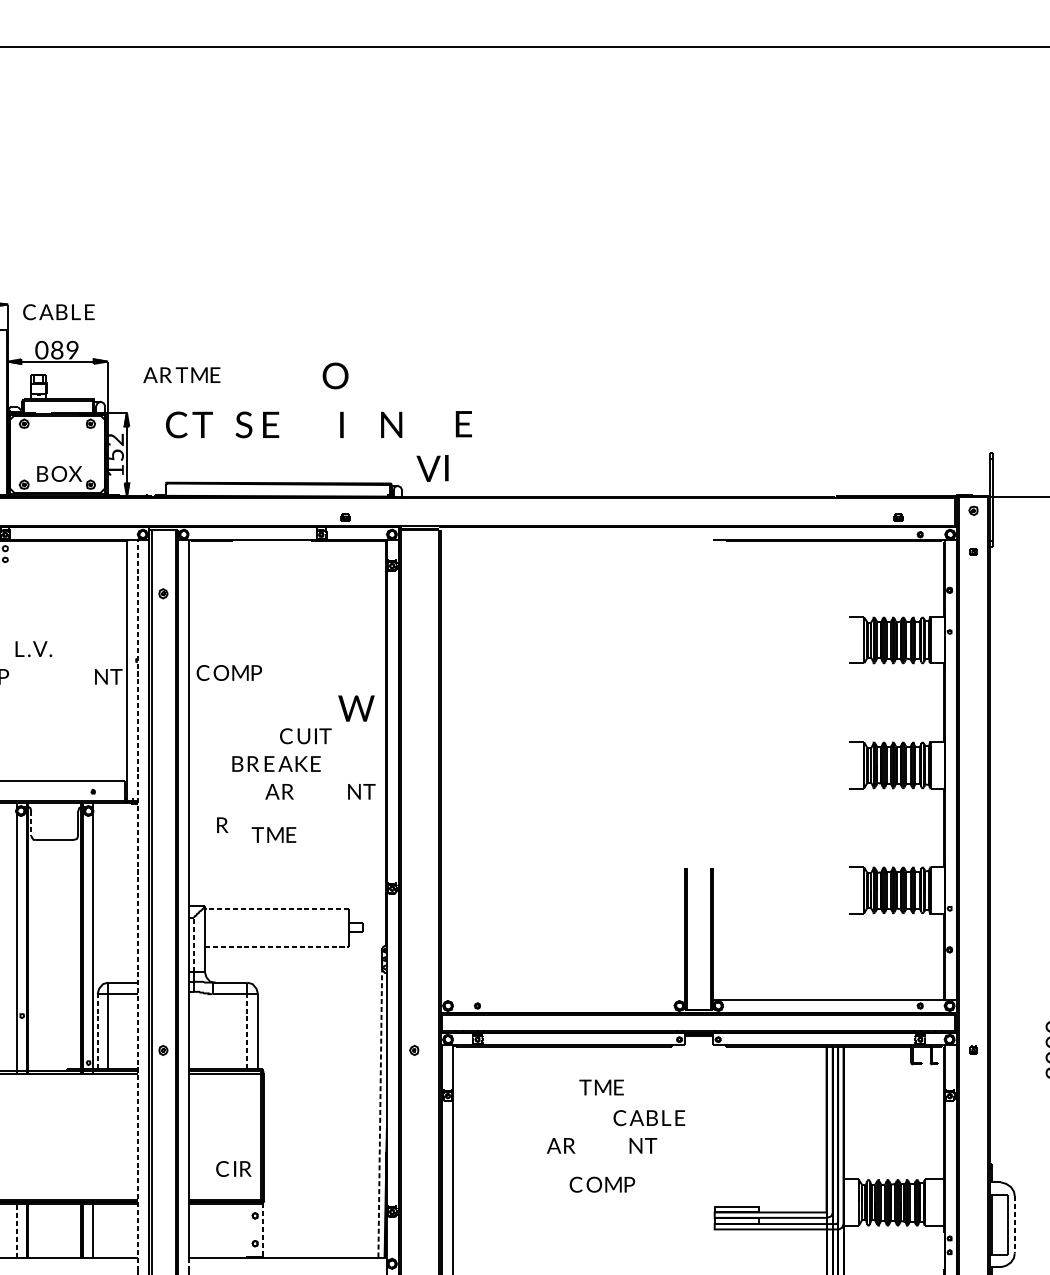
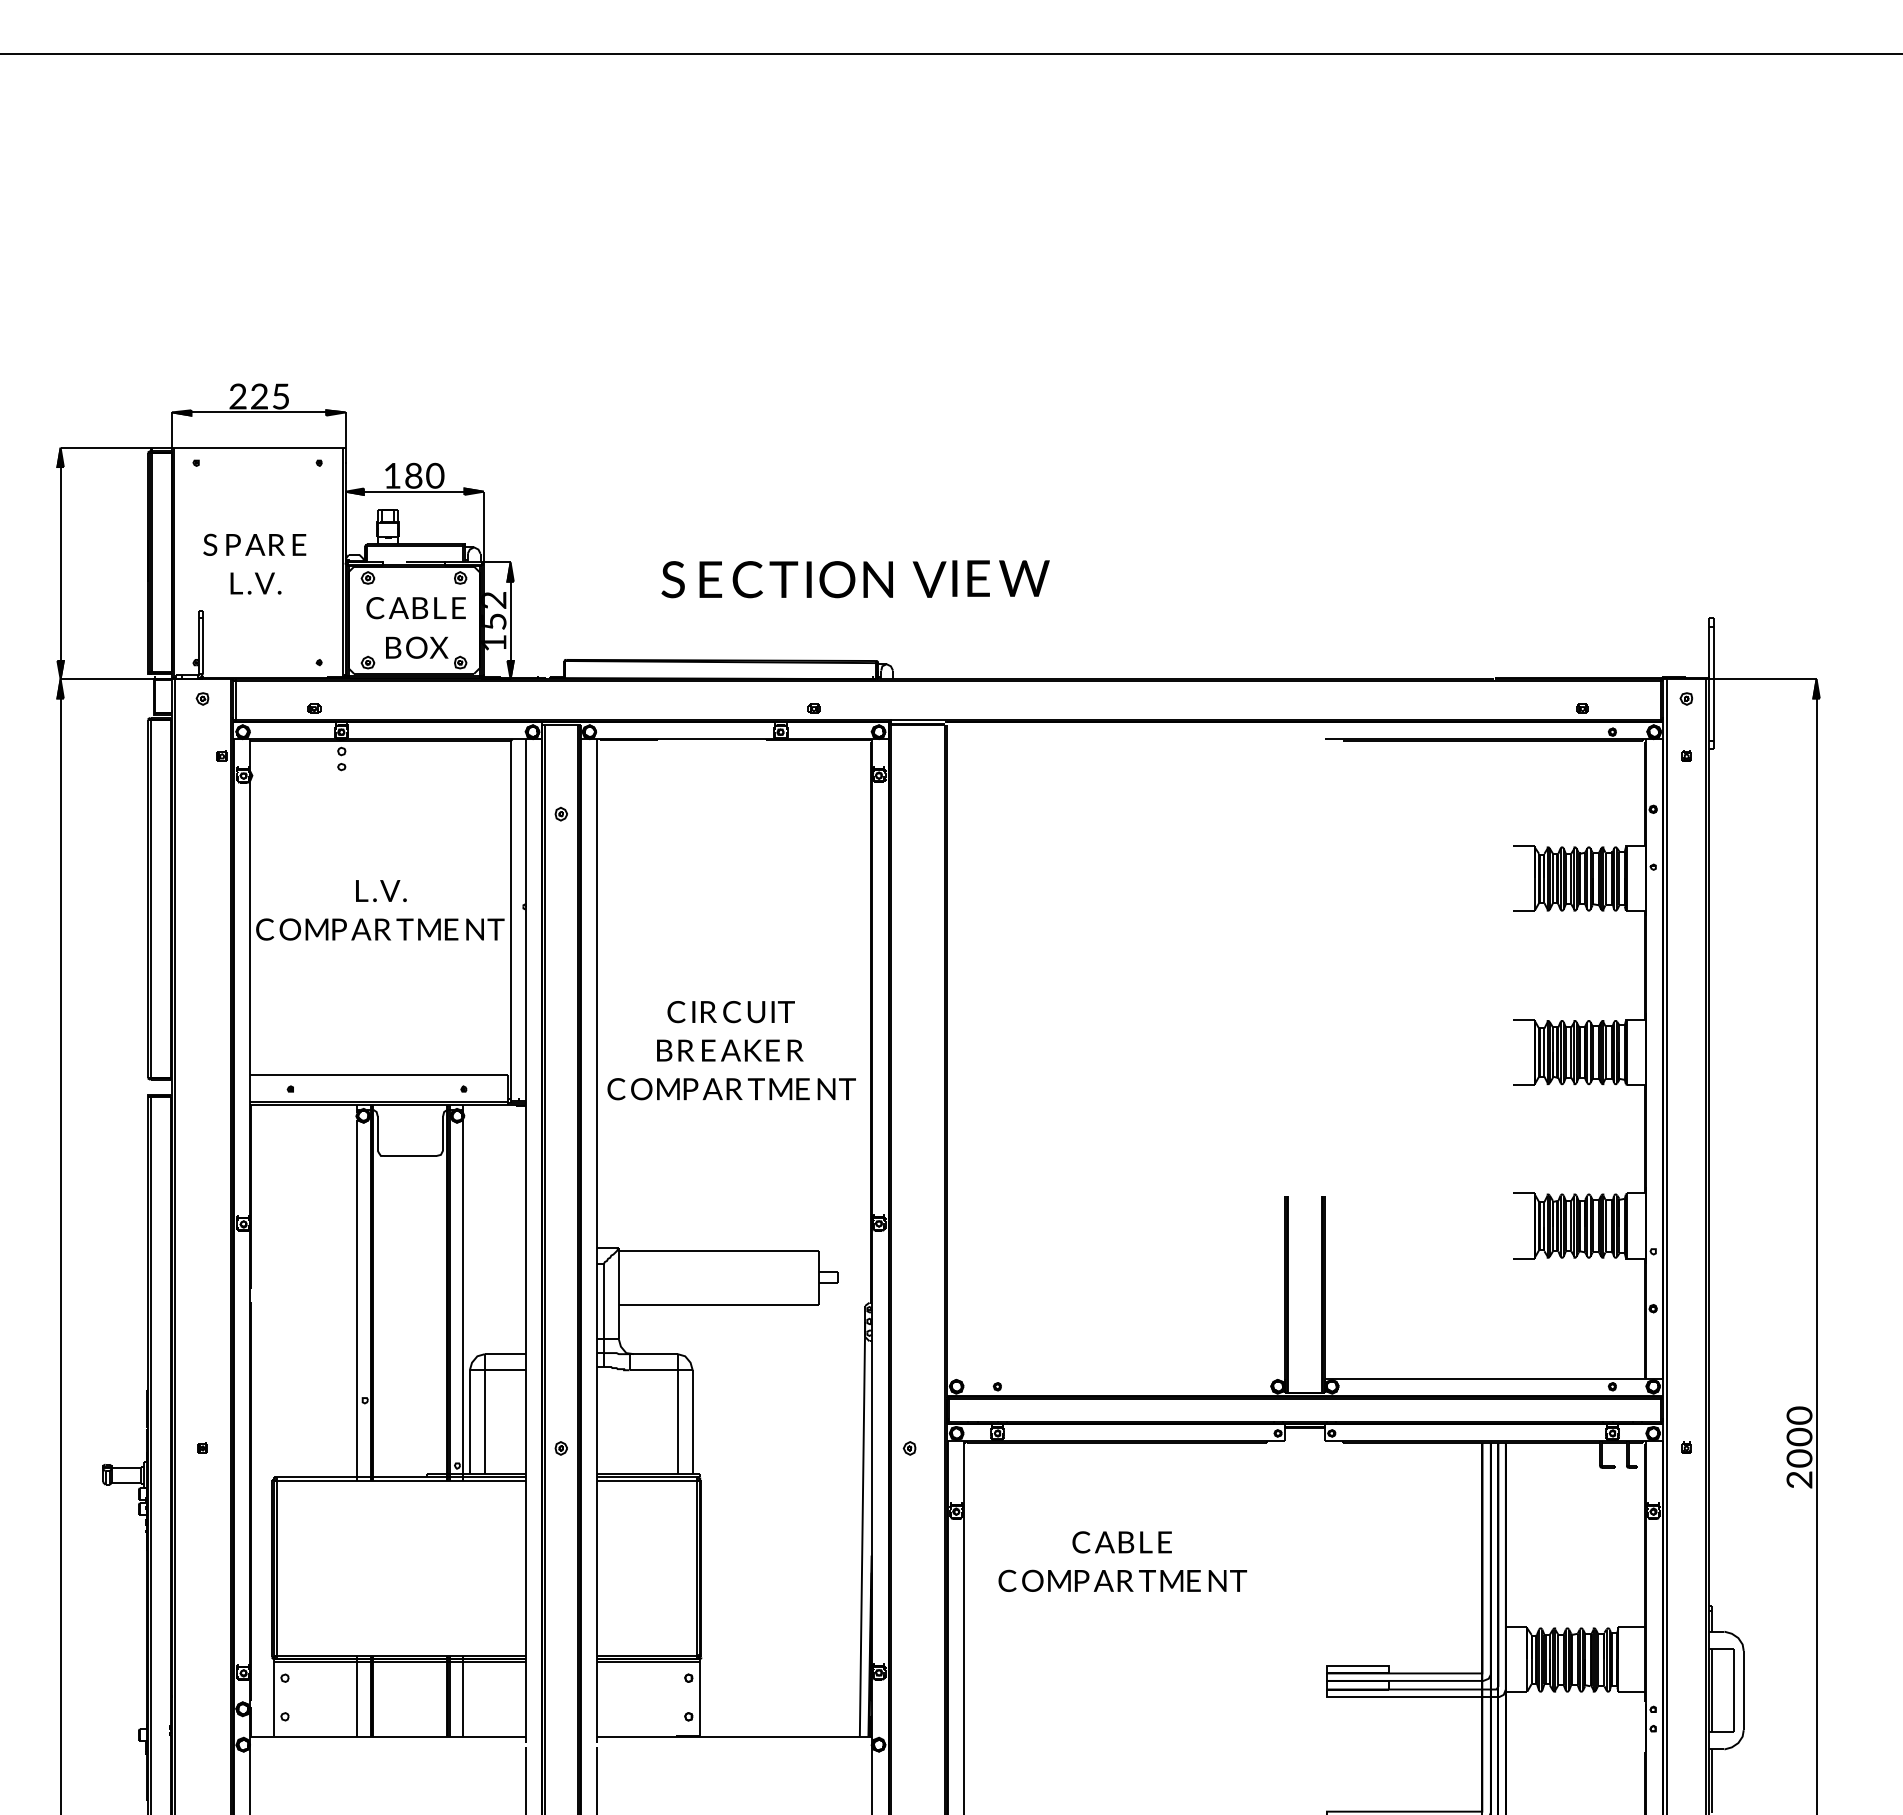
text: (58, 312) -> (415, 608), moved
text: (41, 349) -> (392, 475), 0 -> 1
text: (72, 350) -> (435, 476), 9 -> 0
text: (181, 375) -> (404, 929), moved
text: (335, 375) -> (837, 579), moved
text: (189, 424) -> (765, 579), moved
text: (432, 468) -> (934, 578), moved
text: (229, 673) -> (652, 1089), moved
text: (356, 708) -> (1024, 578), moved
line: (31, 823) -> (377, 1133), dashed -> solid
text: (222, 825) -> (795, 1050), moved
text: (273, 835) -> (778, 1089), moved
line: (137, 901) -> (525, 1241), dashed -> solid
line: (276, 908) -> (718, 1251), dashed -> solid
line: (193, 944) -> (603, 1301), dashed -> solid
line: (277, 946) -> (719, 1304), dashed -> solid
line: (97, 1031) -> (469, 1422), dashed -> solid
line: (247, 1031) -> (677, 1422), dashed -> solid
text: (601, 1087) -> (1169, 1580), moved
line: (380, 1108) -> (862, 1529), dashed -> solid
text: (648, 1118) -> (1121, 1542), moved
text: (233, 1169) -> (691, 1012), moved
text: (602, 1184) -> (1043, 1580), moved
line: (1014, 1224) -> (1743, 1690), dashed -> solid
line: (16, 1228) -> (357, 1695), dashed -> solid
line: (263, 1229) -> (700, 1697), dashed -> solid

